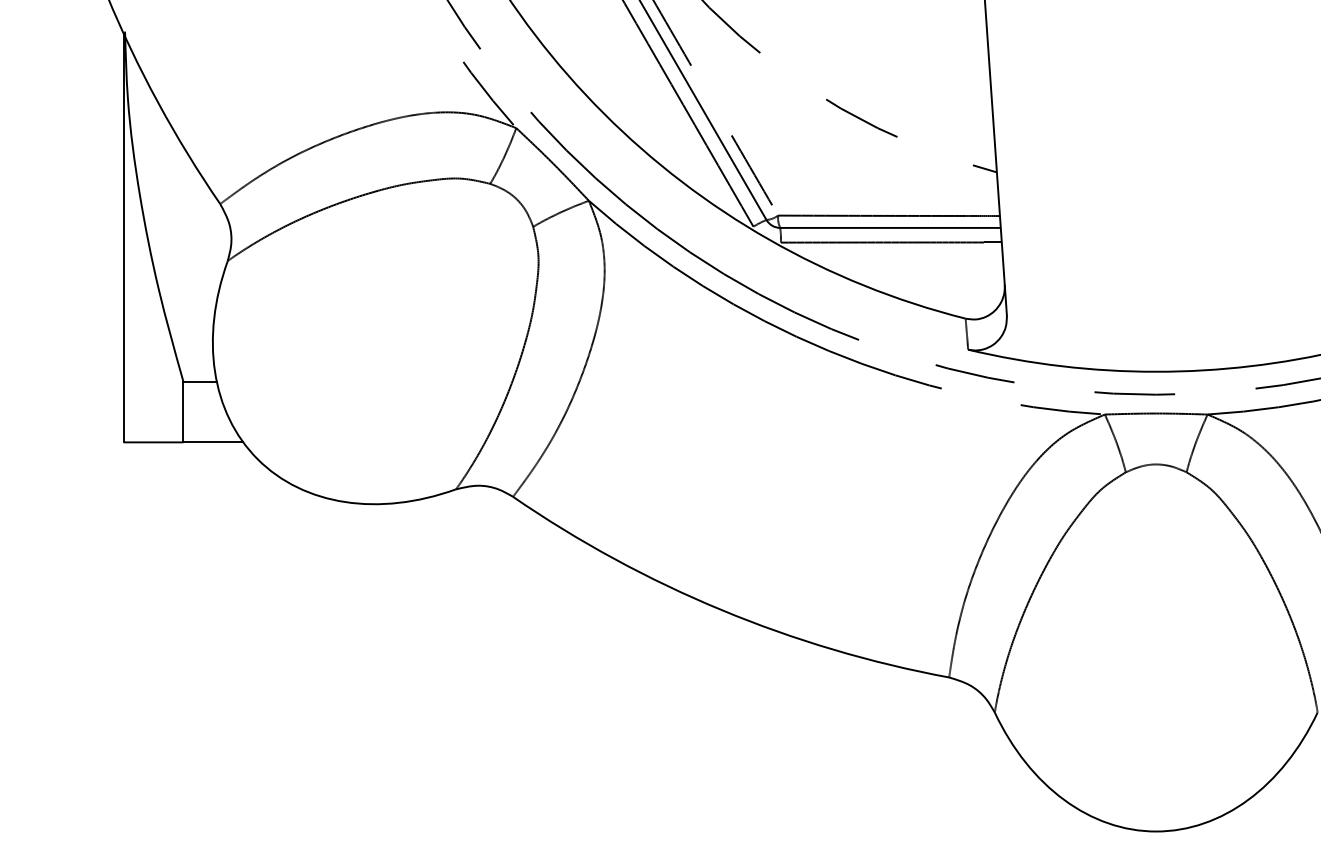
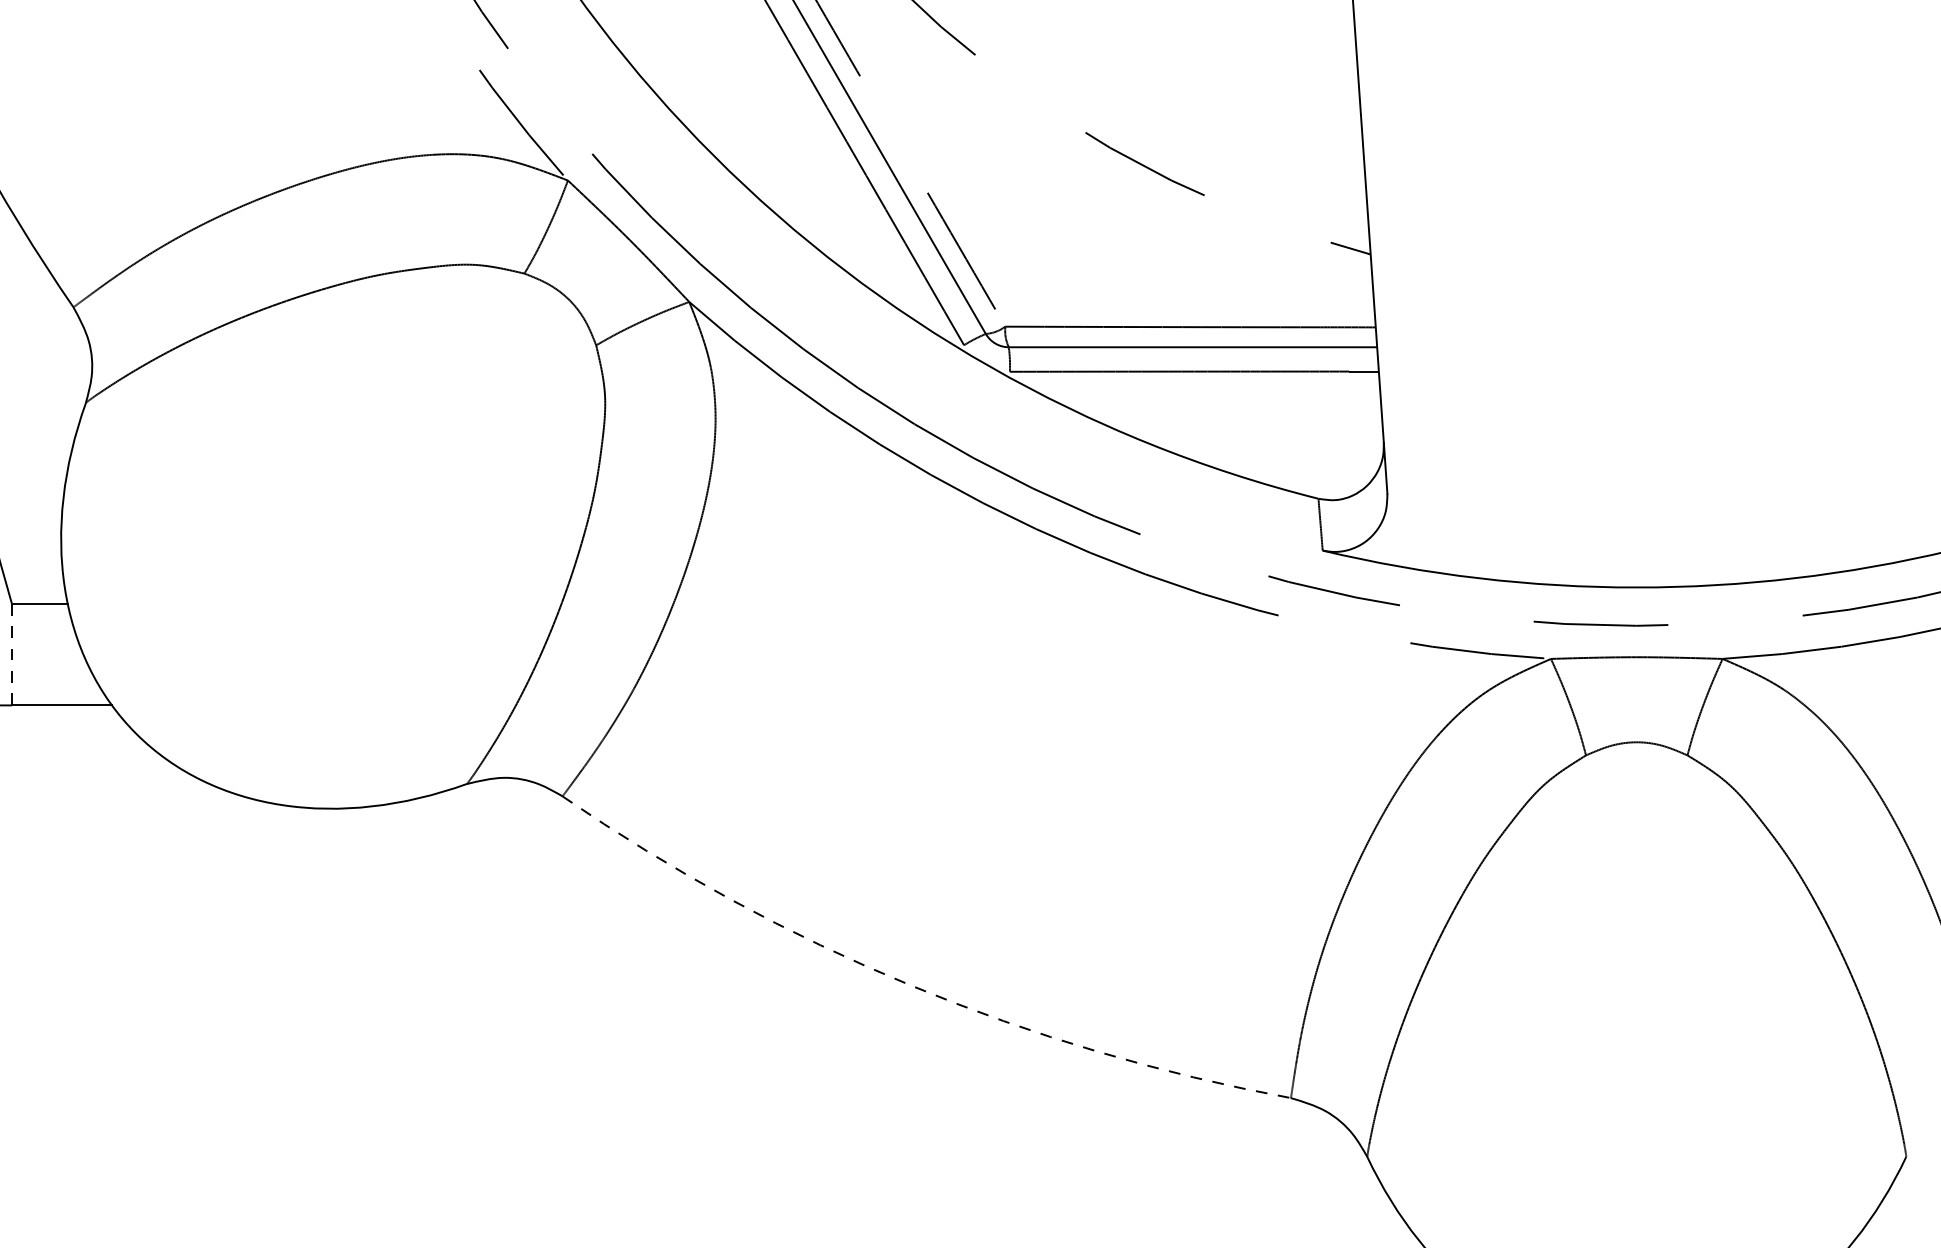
line: (183, 412) -> (12, 655), solid -> dashed
arc: (721, 610) -> (910, 986), solid -> dashed

